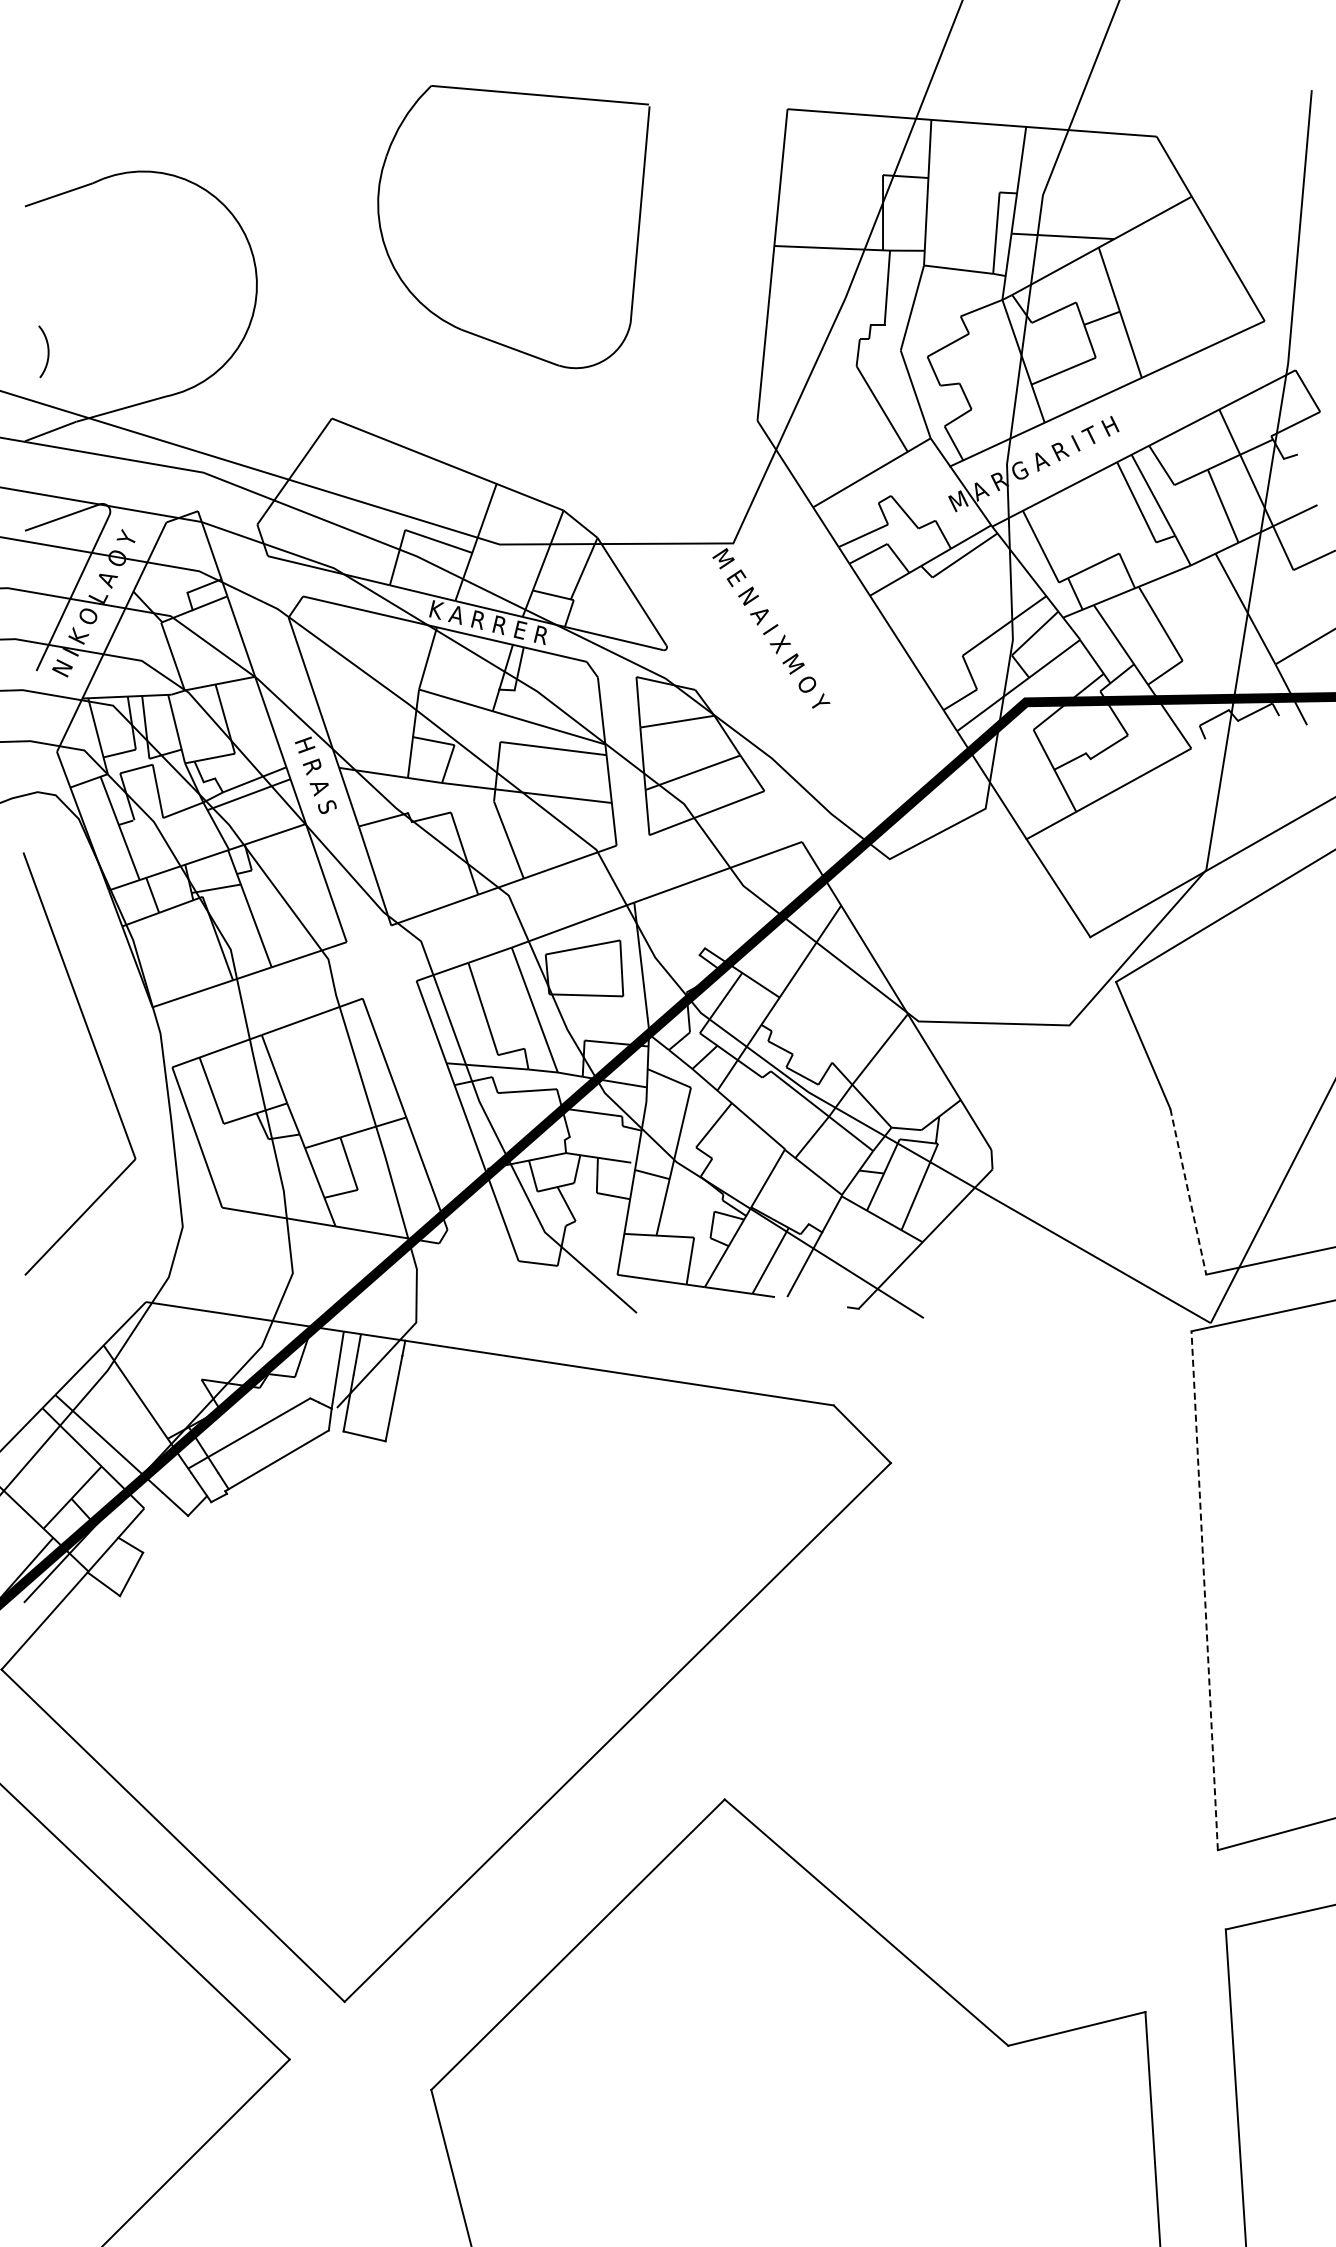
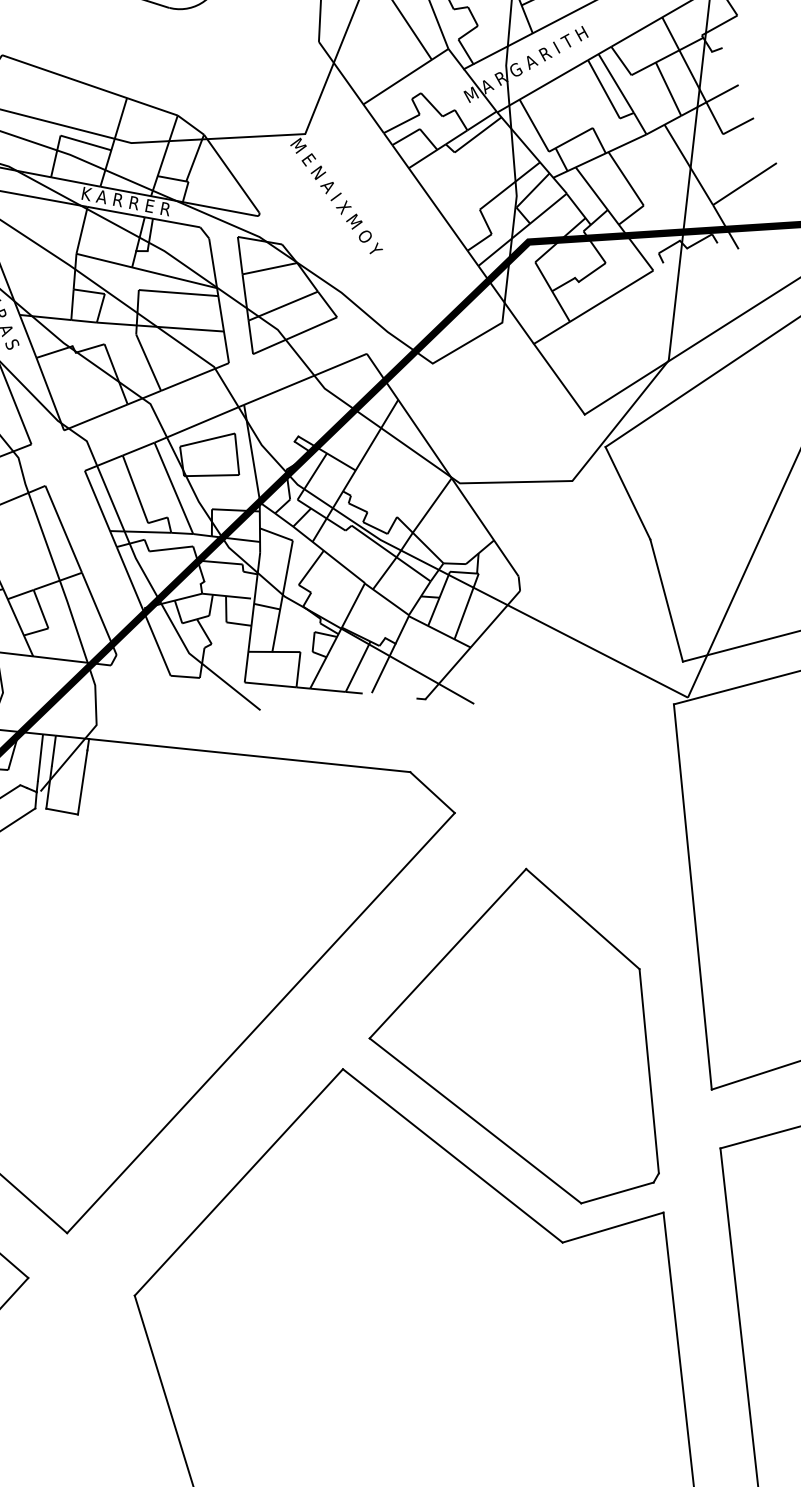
line: (1188, 1191) -> (666, 600), dashed -> solid
line: (1204, 1590) -> (692, 896), dashed -> solid
part: (951, 1768) -> (510, 1038), added

